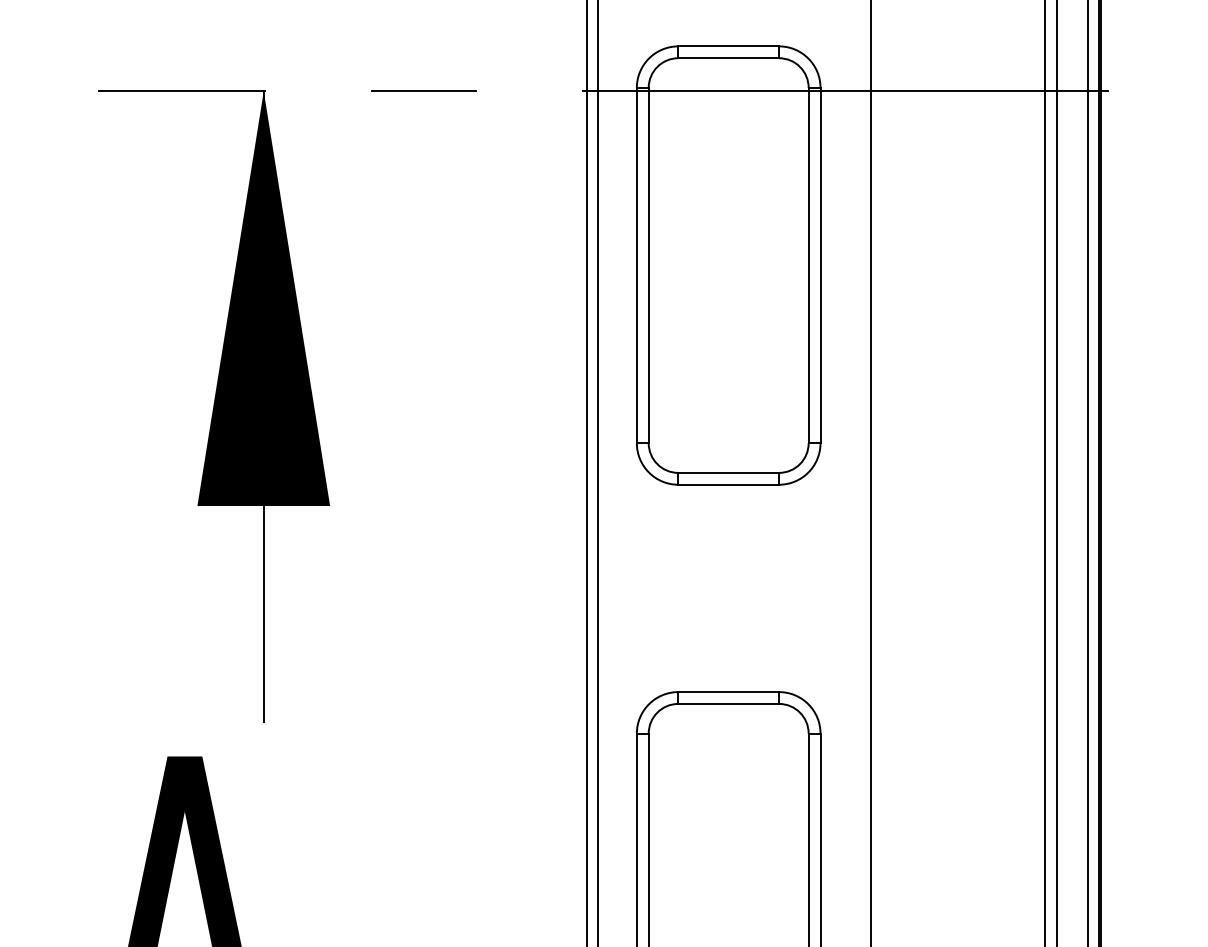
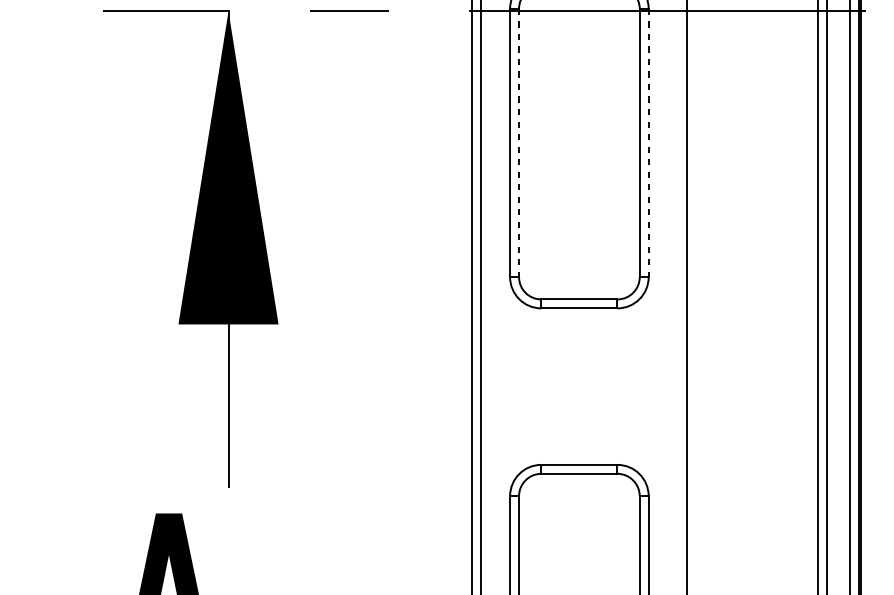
line: (648, 265) -> (518, 142), solid -> dashed
line: (820, 265) -> (648, 142), solid -> dashed

